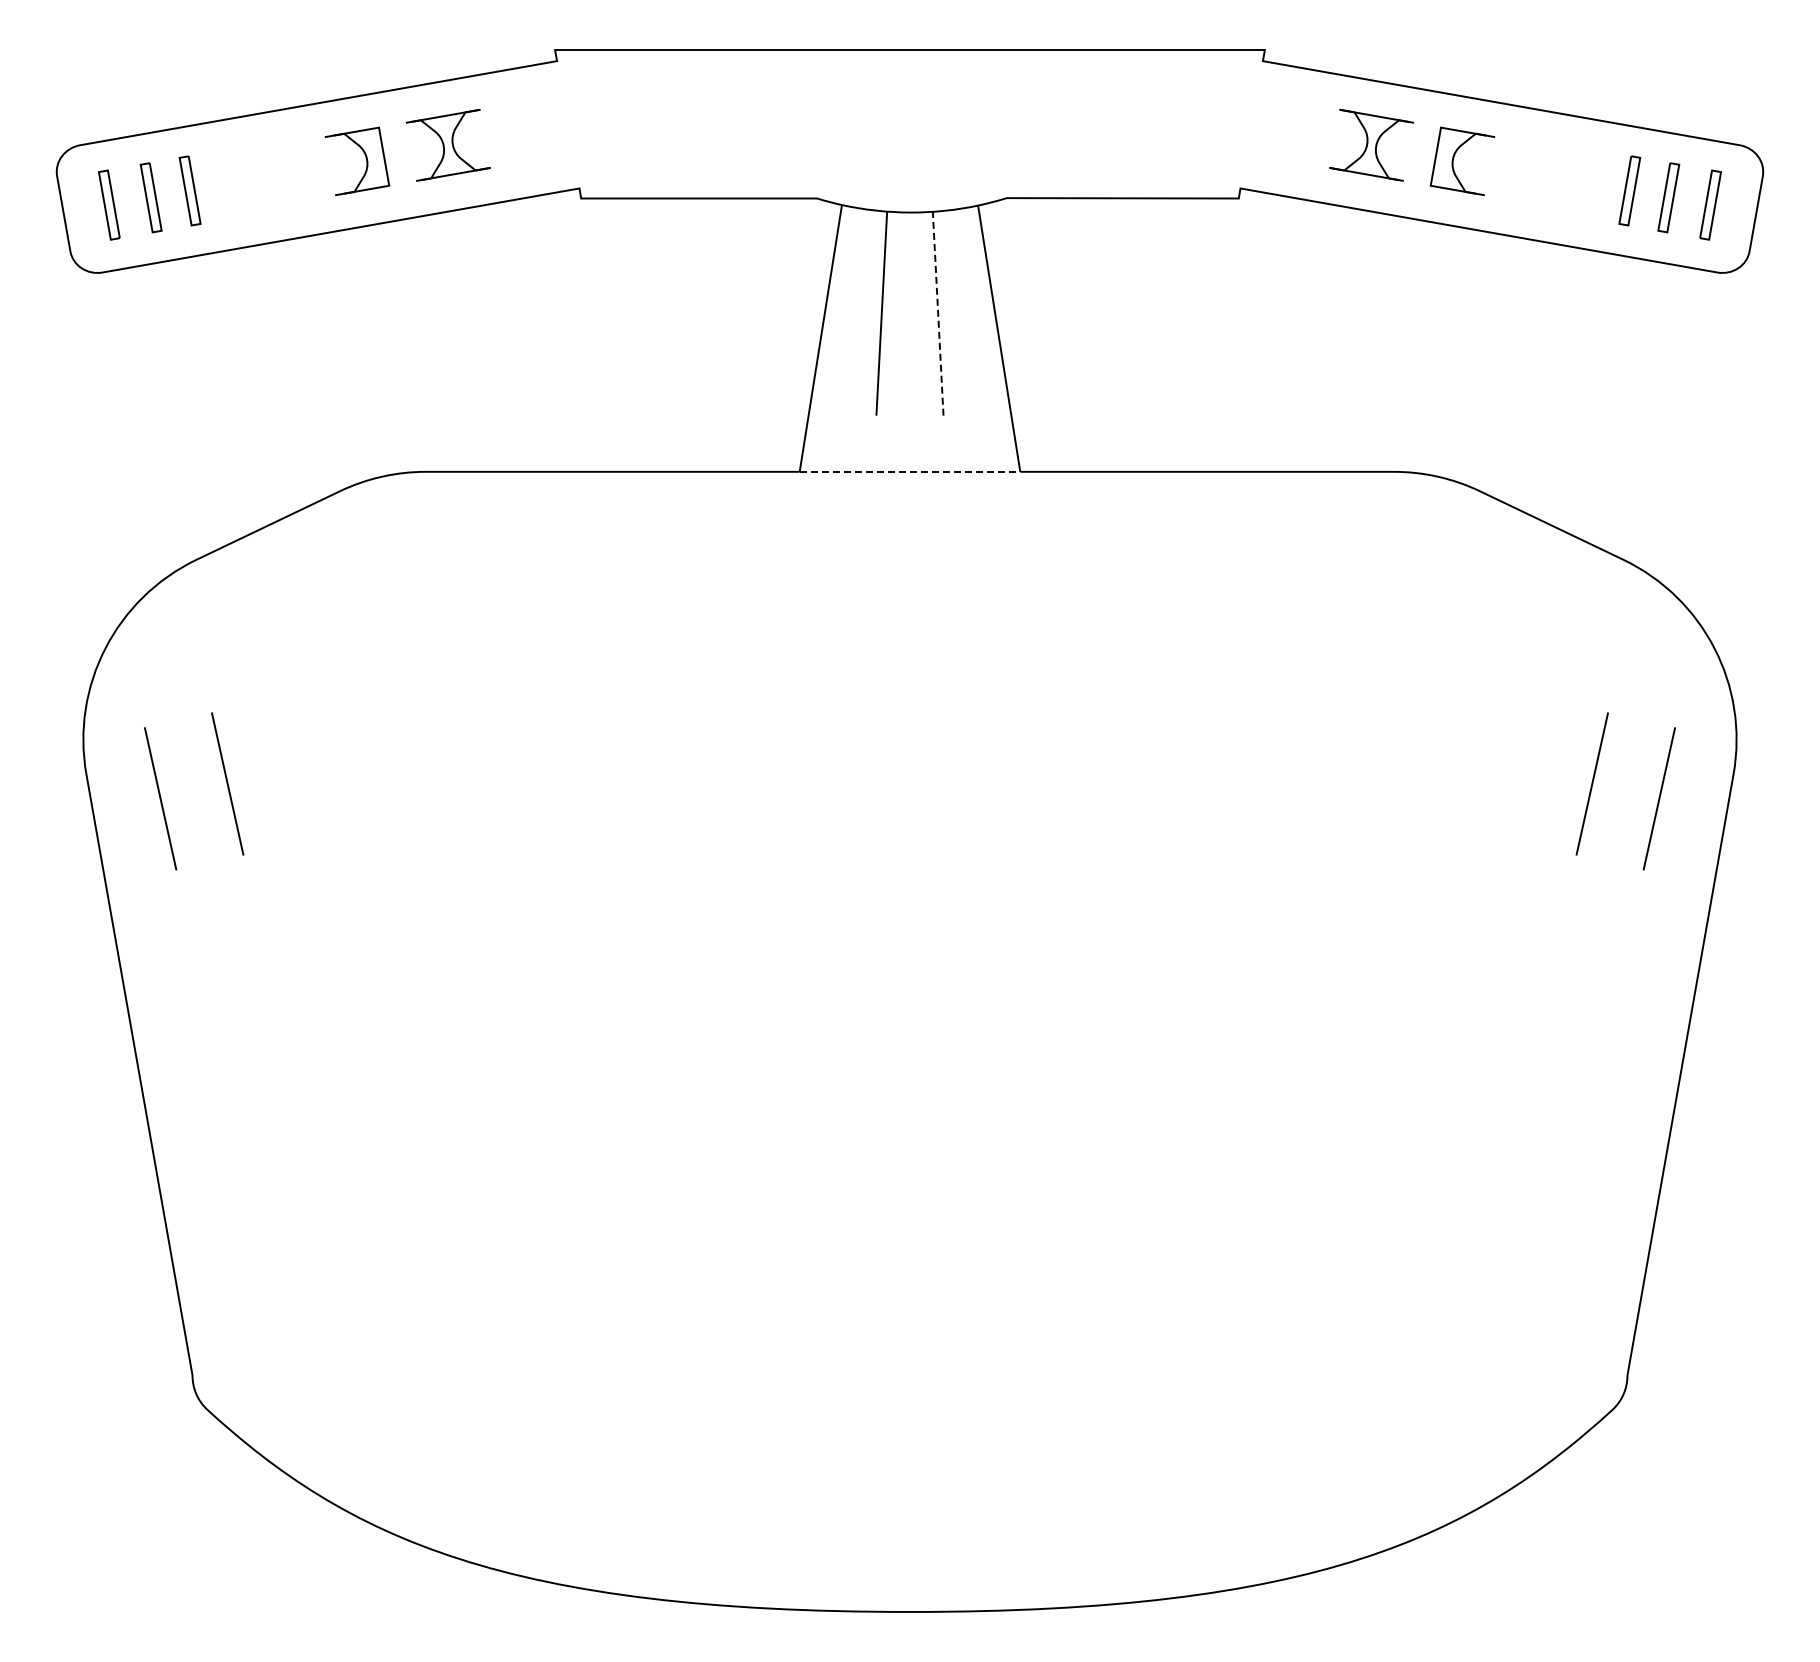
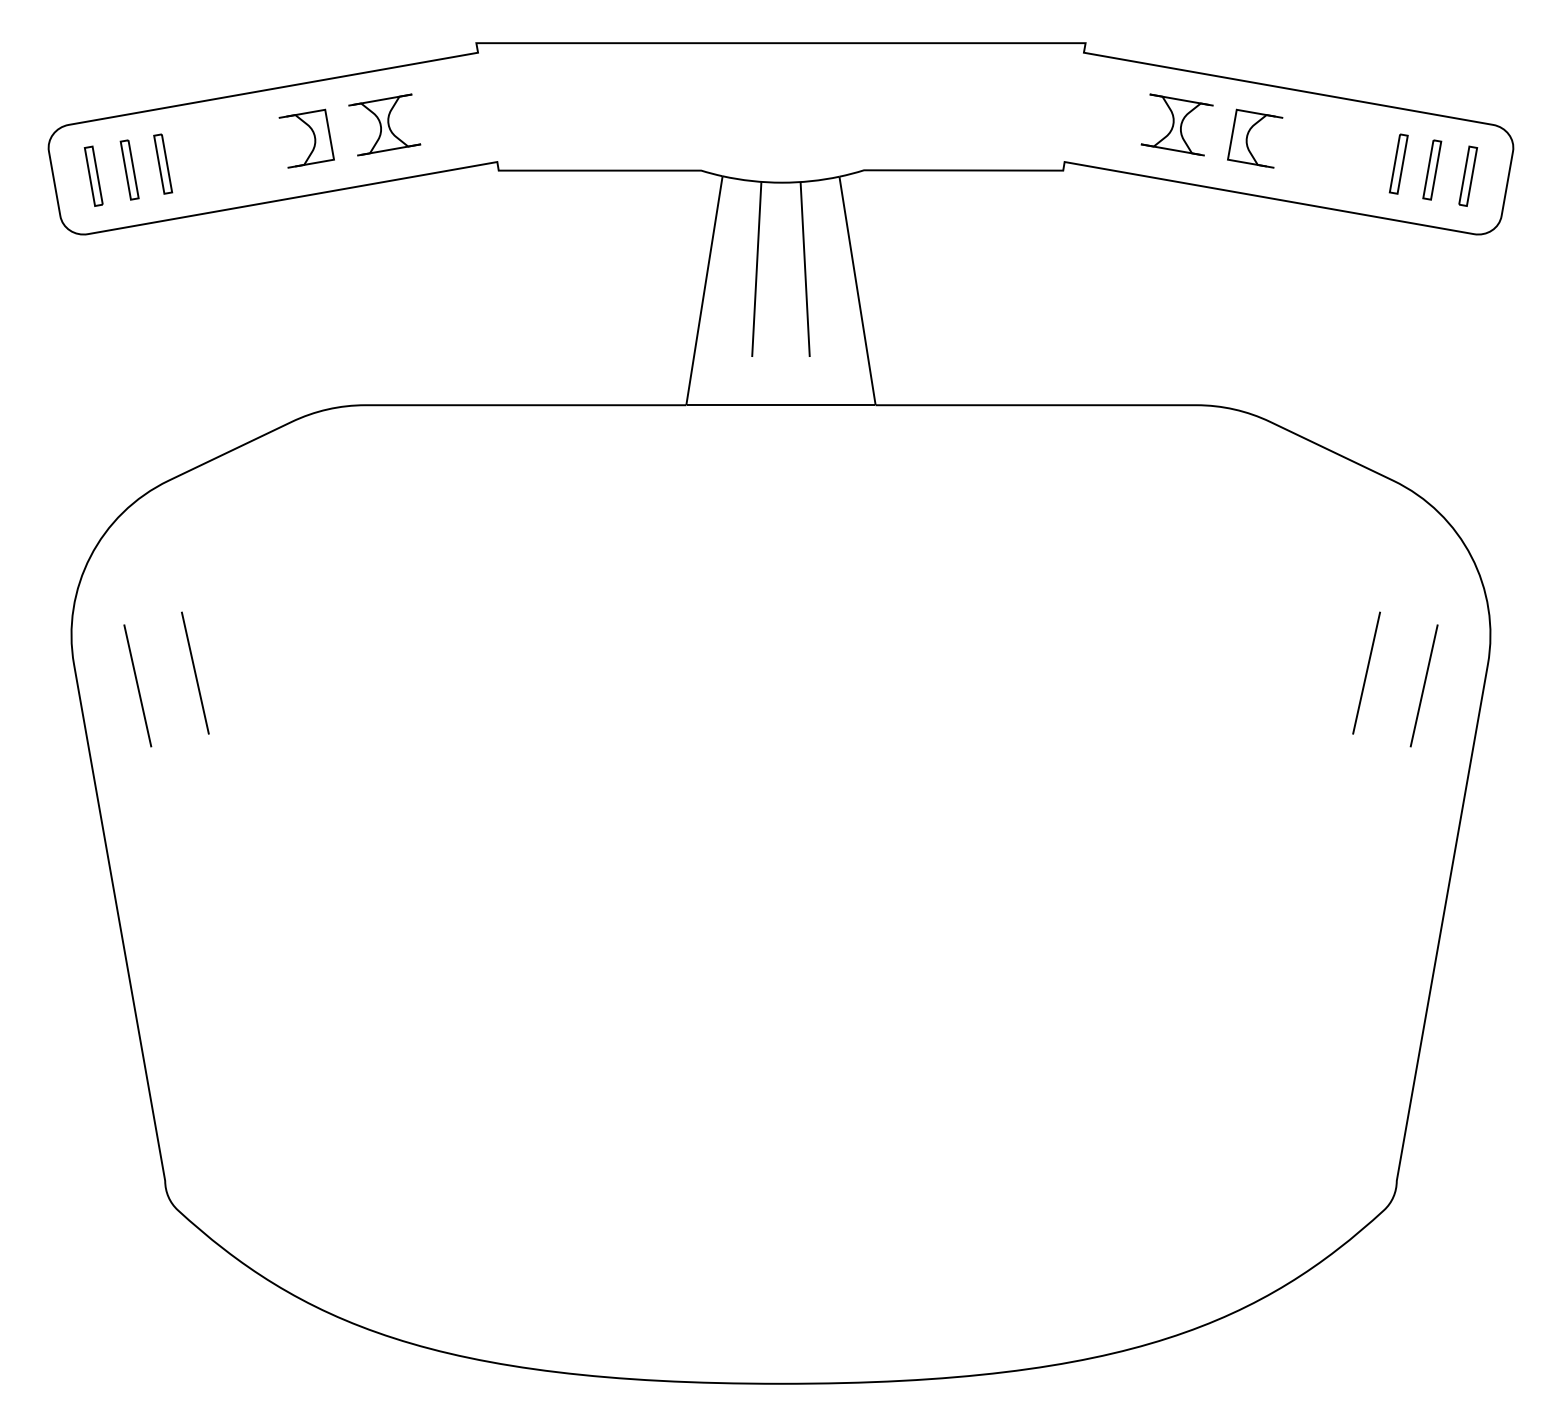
line: (938, 313) -> (805, 269), dashed -> solid
line: (910, 471) -> (781, 404), dashed -> solid

